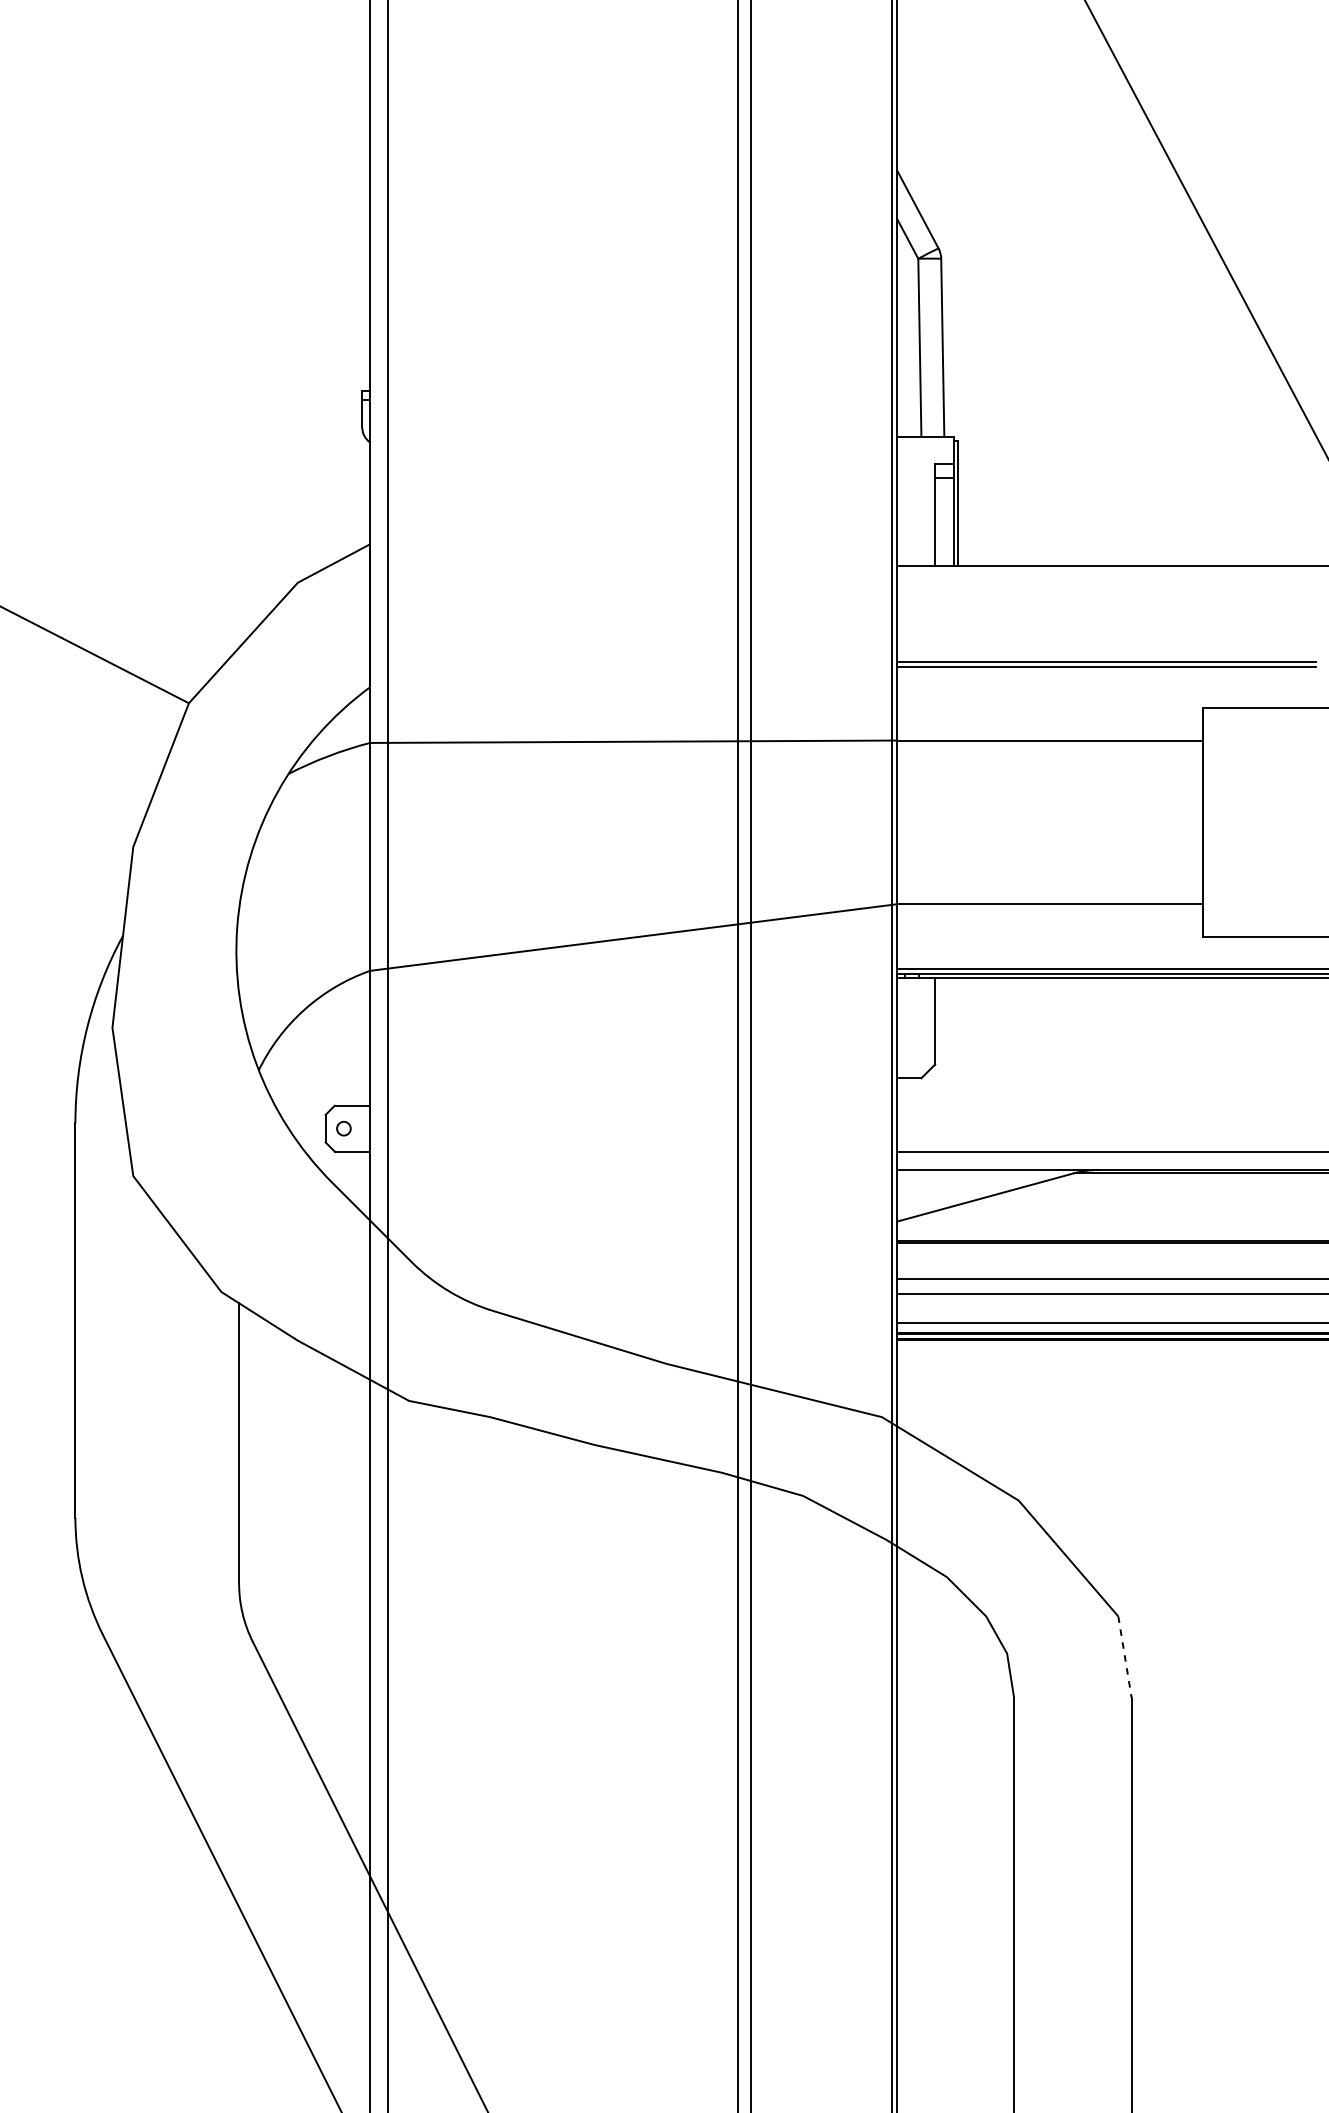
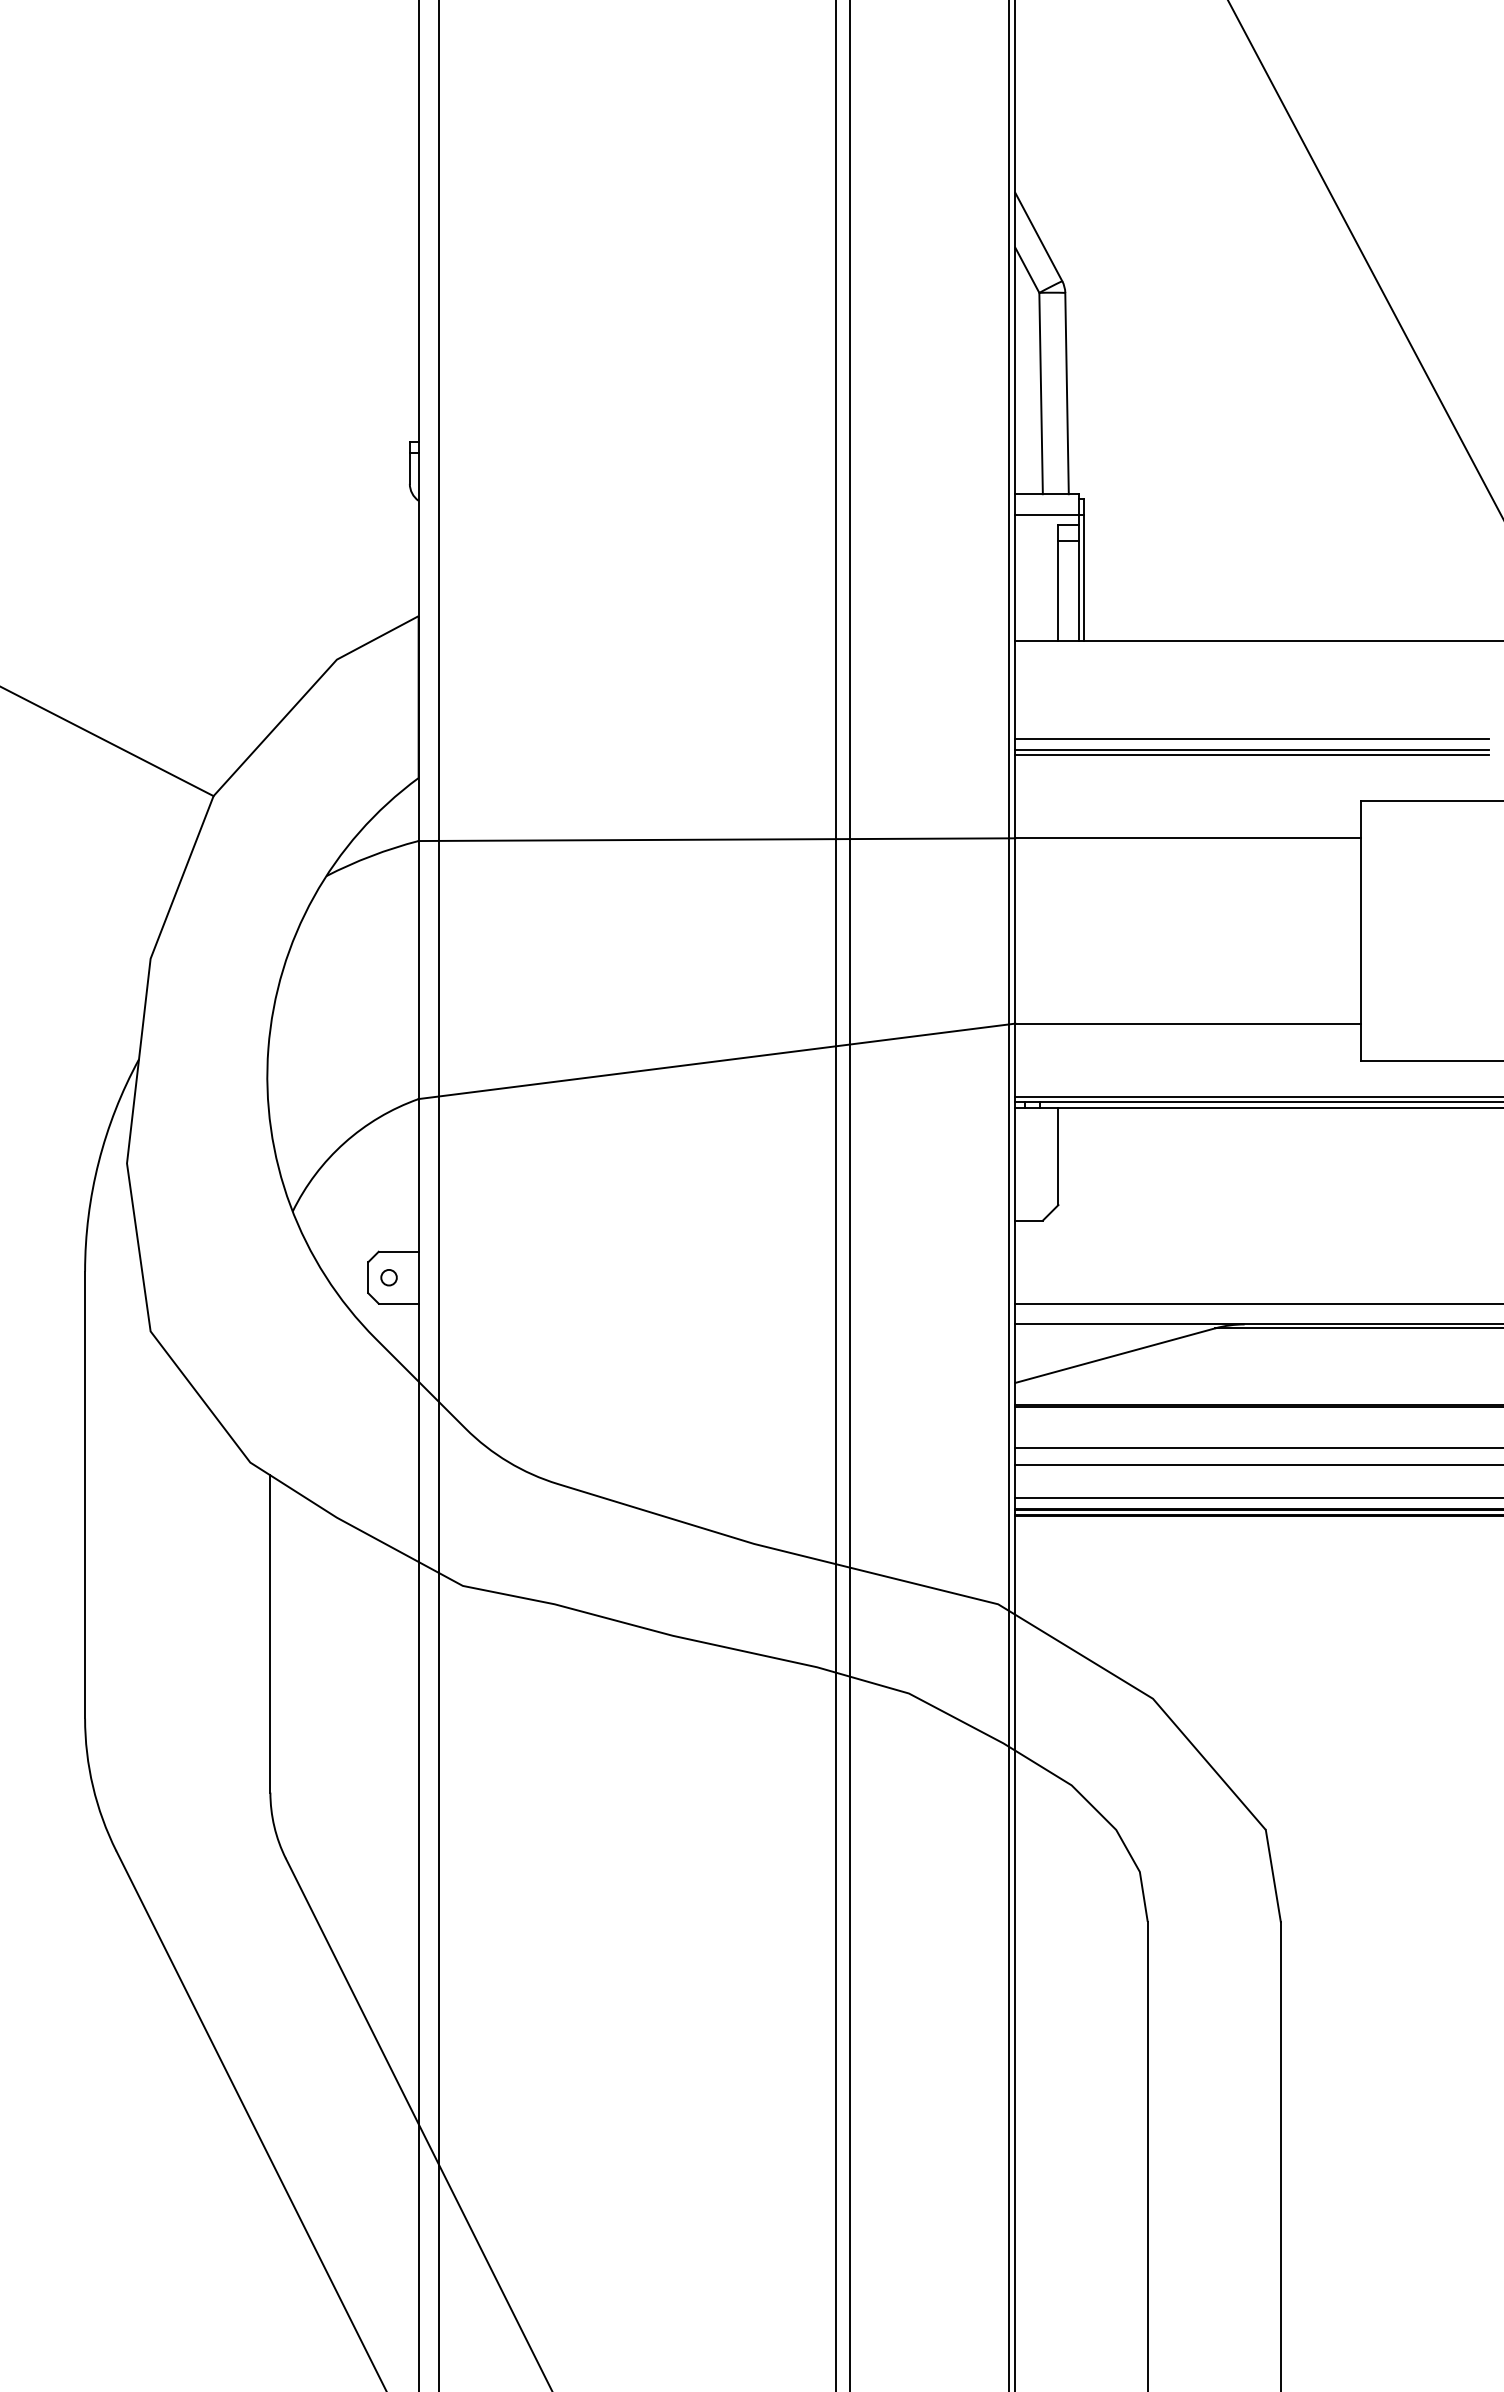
line: (927, 454) -> (1049, 514), added
line: (1106, 653) -> (1252, 739), added
line: (1125, 1656) -> (1273, 1875), dashed -> solid

